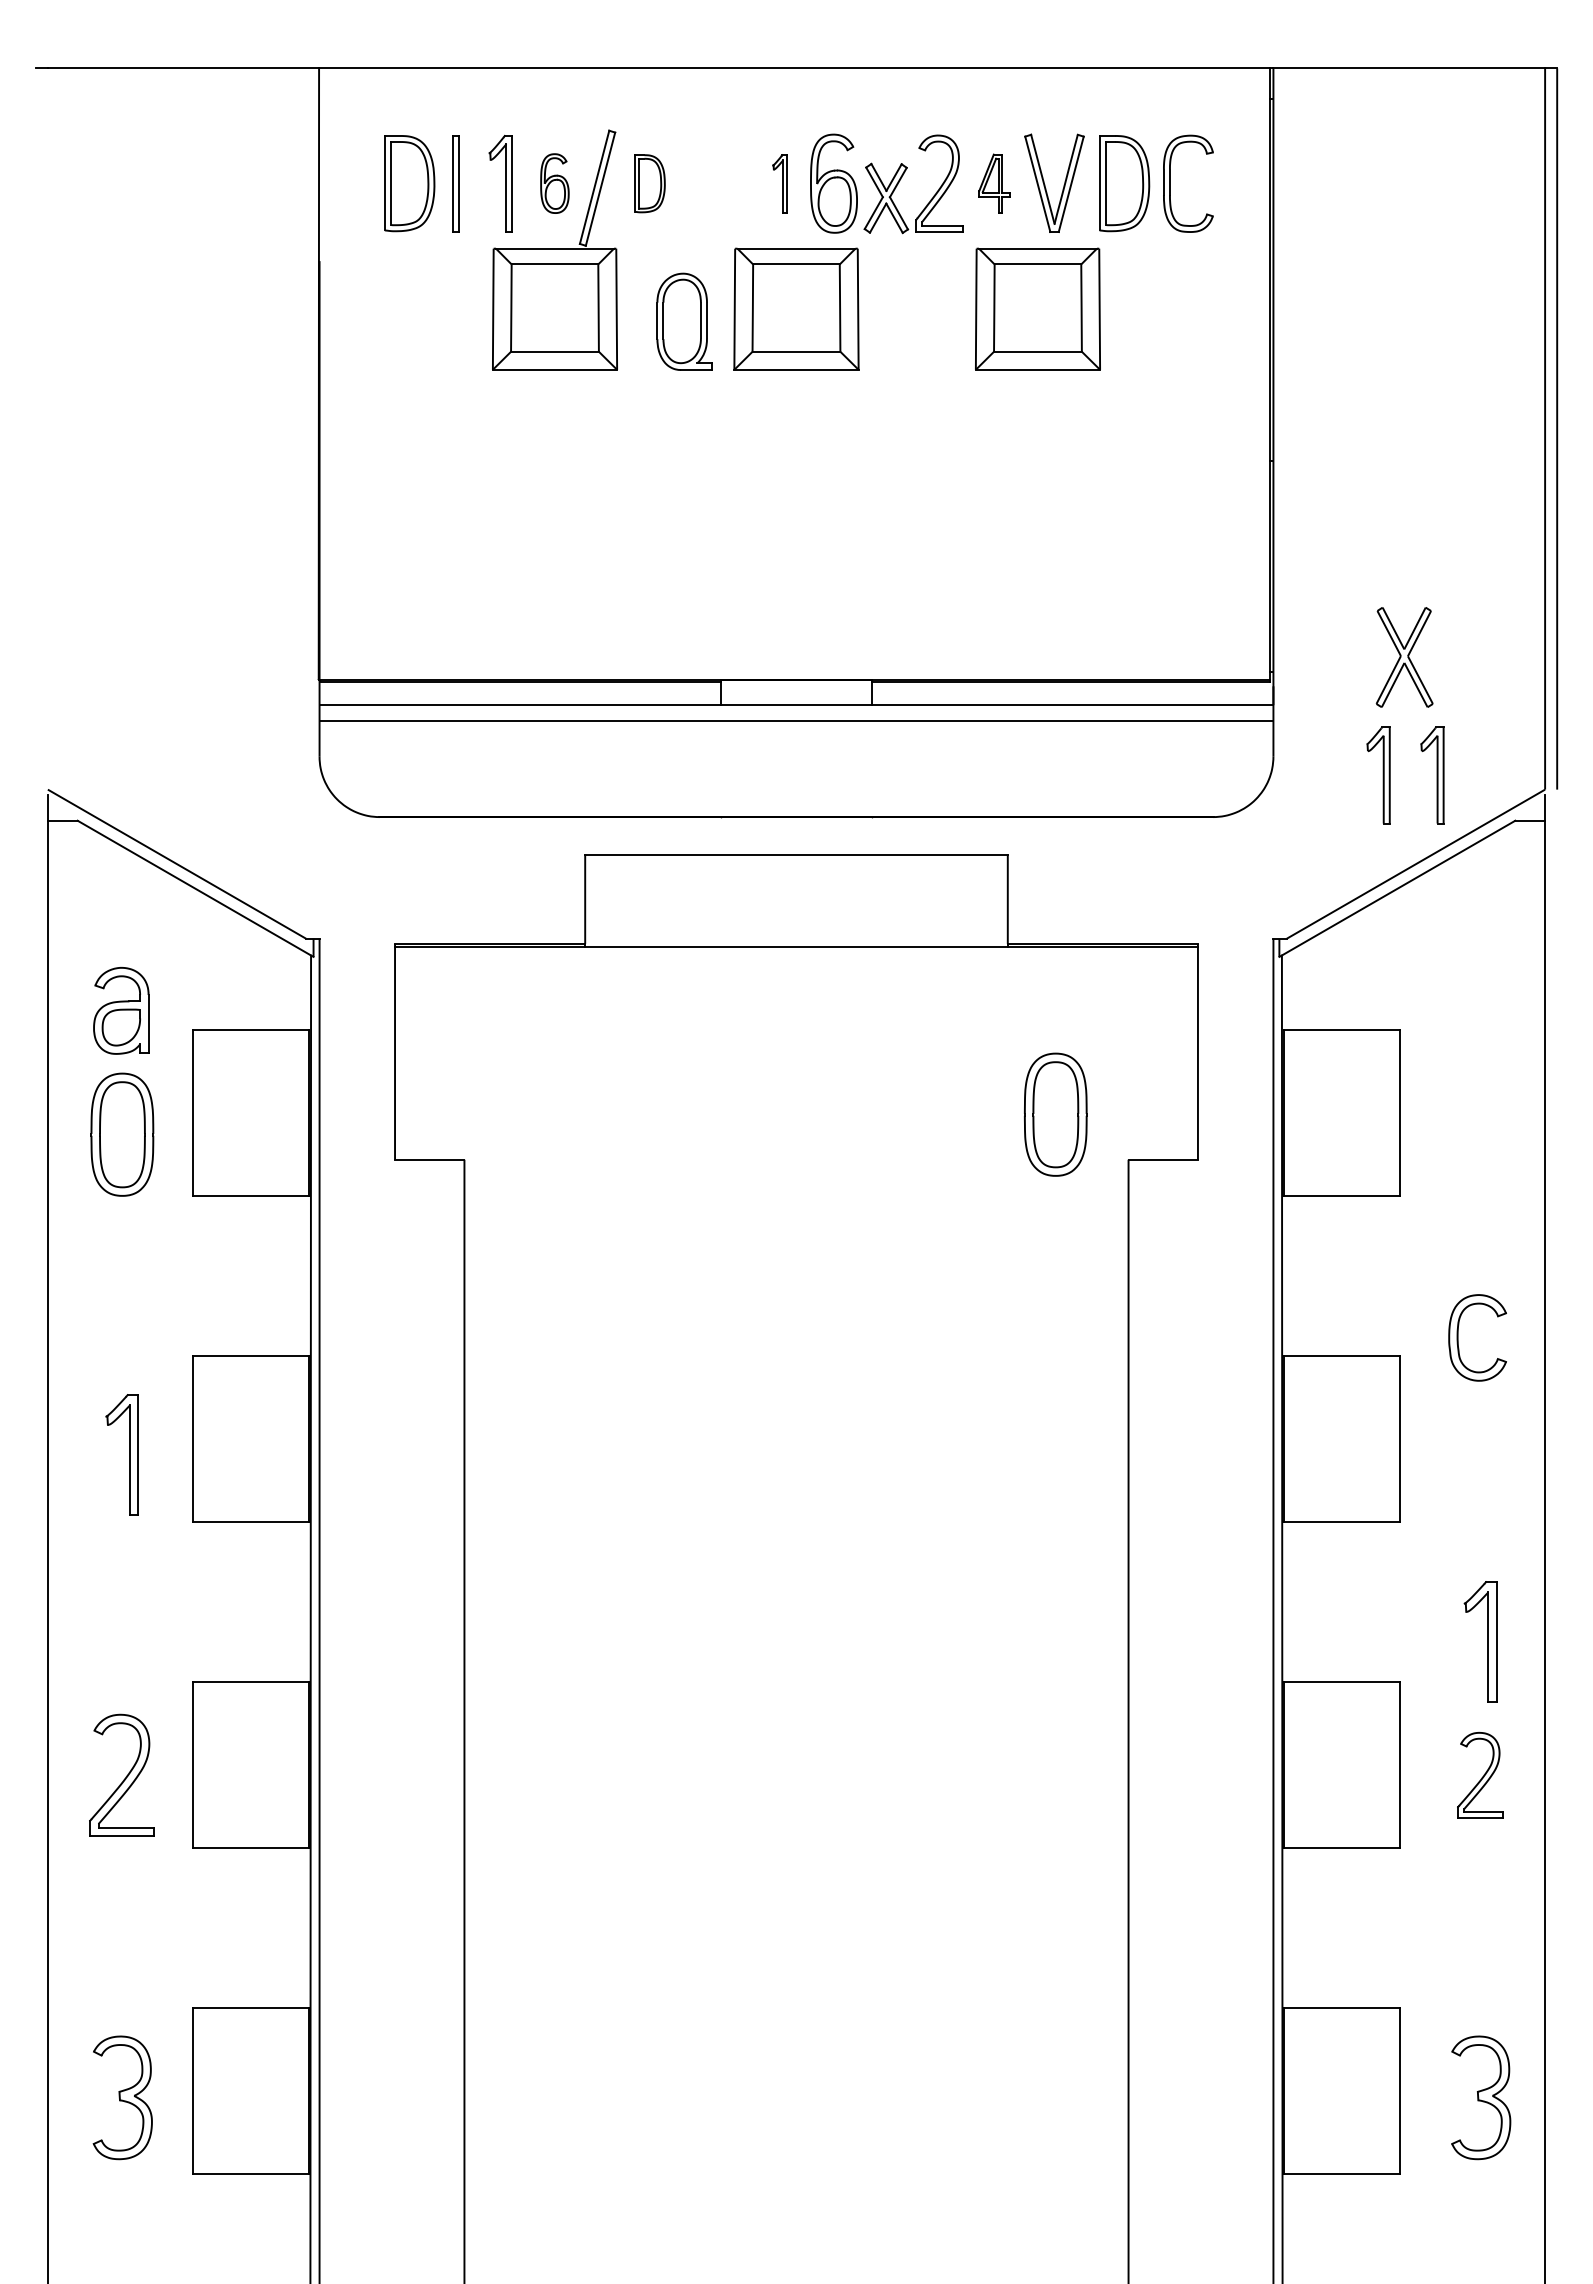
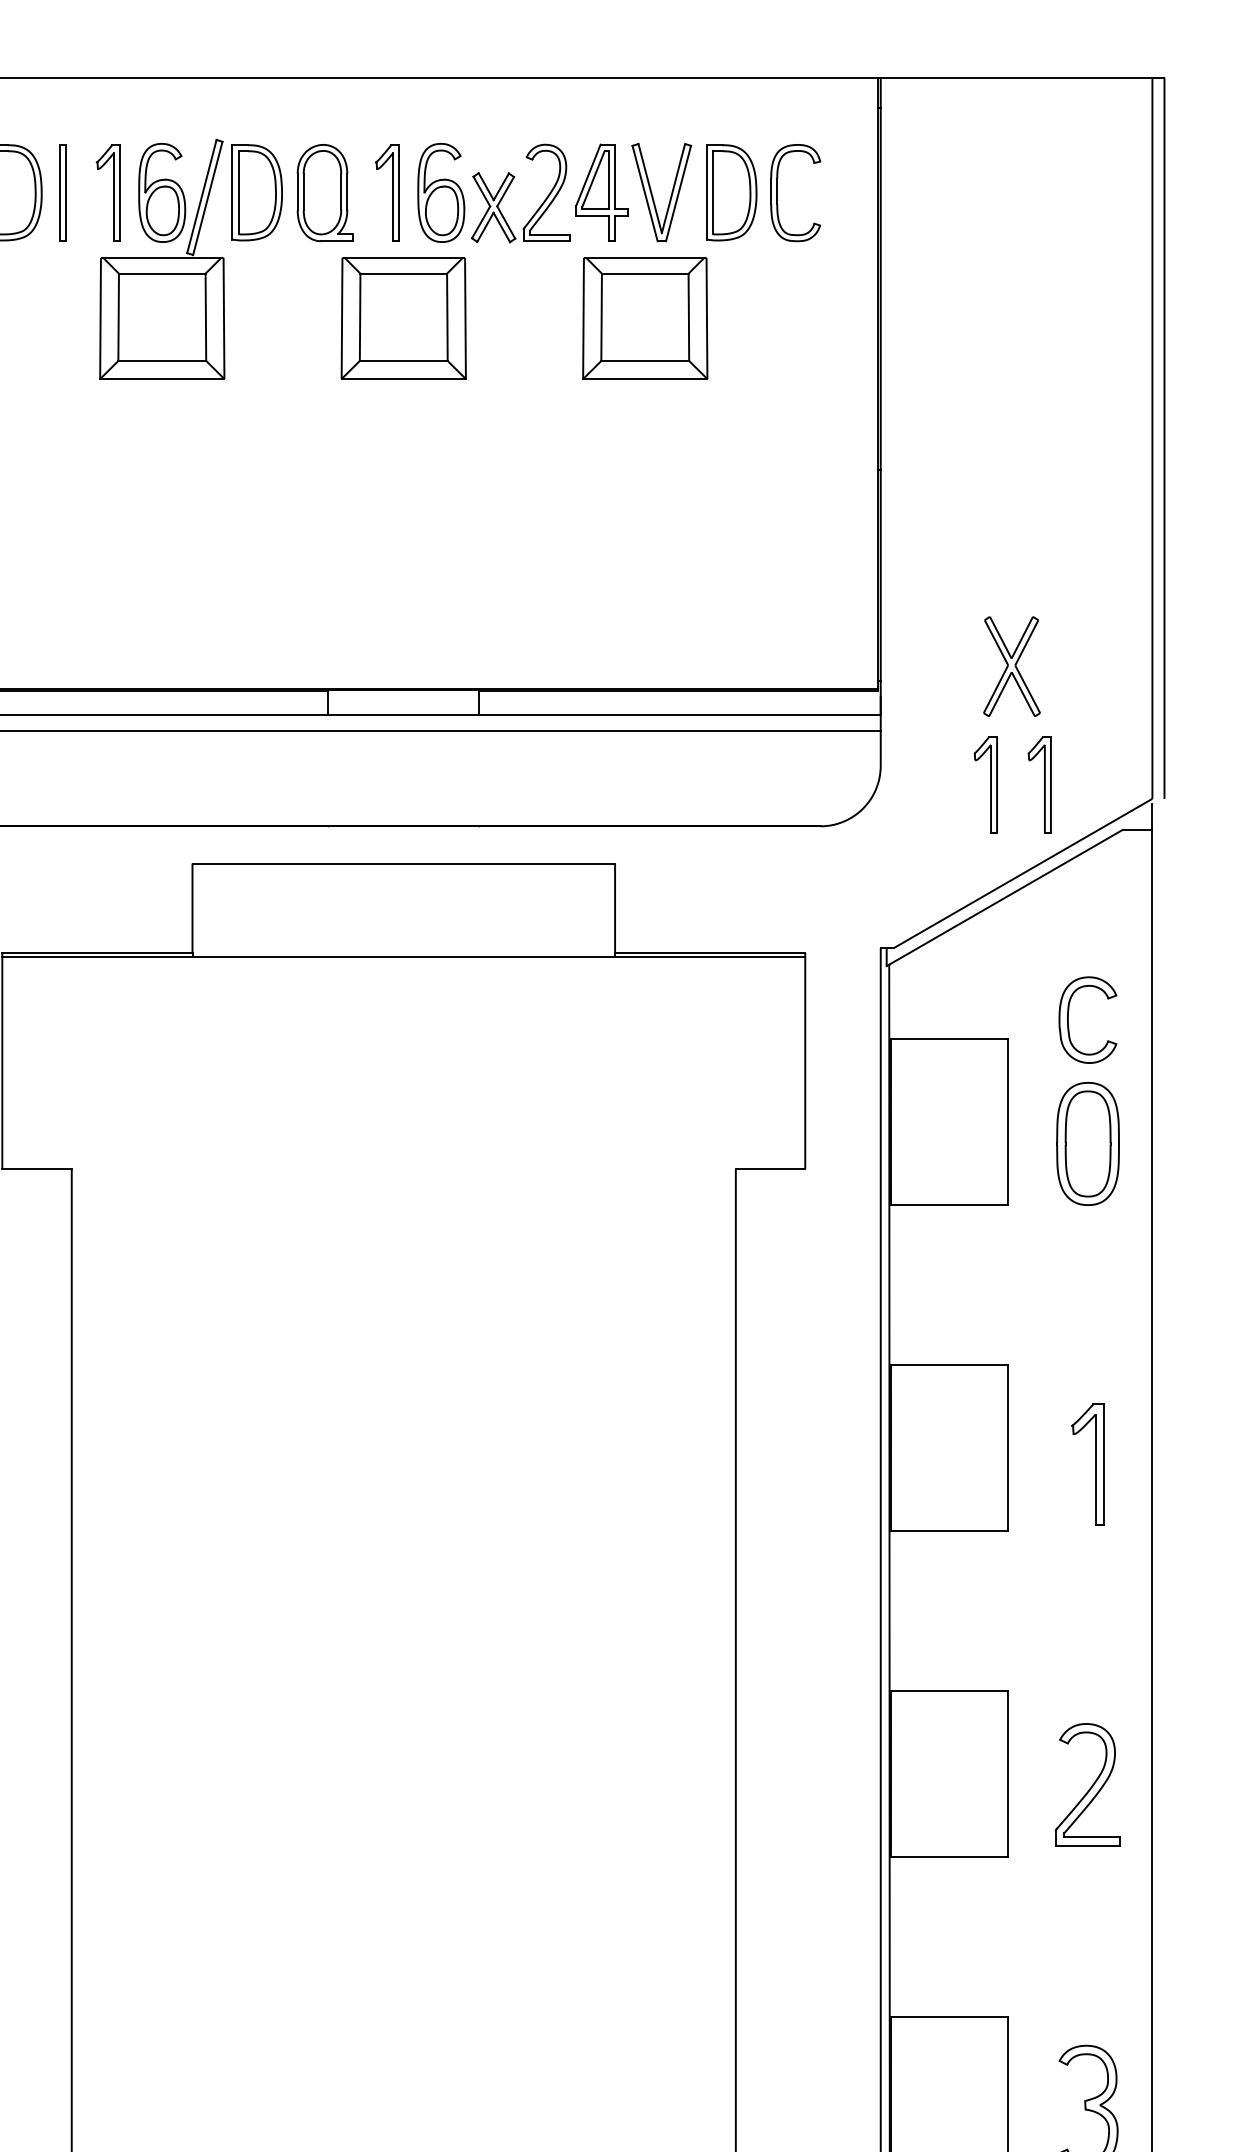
part: (554, 183) -> (161, 192), size x1.67
part: (649, 183) -> (256, 192), size x1.67
part: (779, 183) -> (386, 192), size x1.67
part: (994, 183) -> (601, 192), size x1.67
part: (684, 321) -> (324, 192), moved
part: (1055, 1114) -> (1087, 1143), moved
part: (1458, 1337) -> (1068, 1019), moved
part: (1487, 1641) -> (1094, 1463), moved
part: (1480, 1774) -> (1087, 1783), size x1.43

